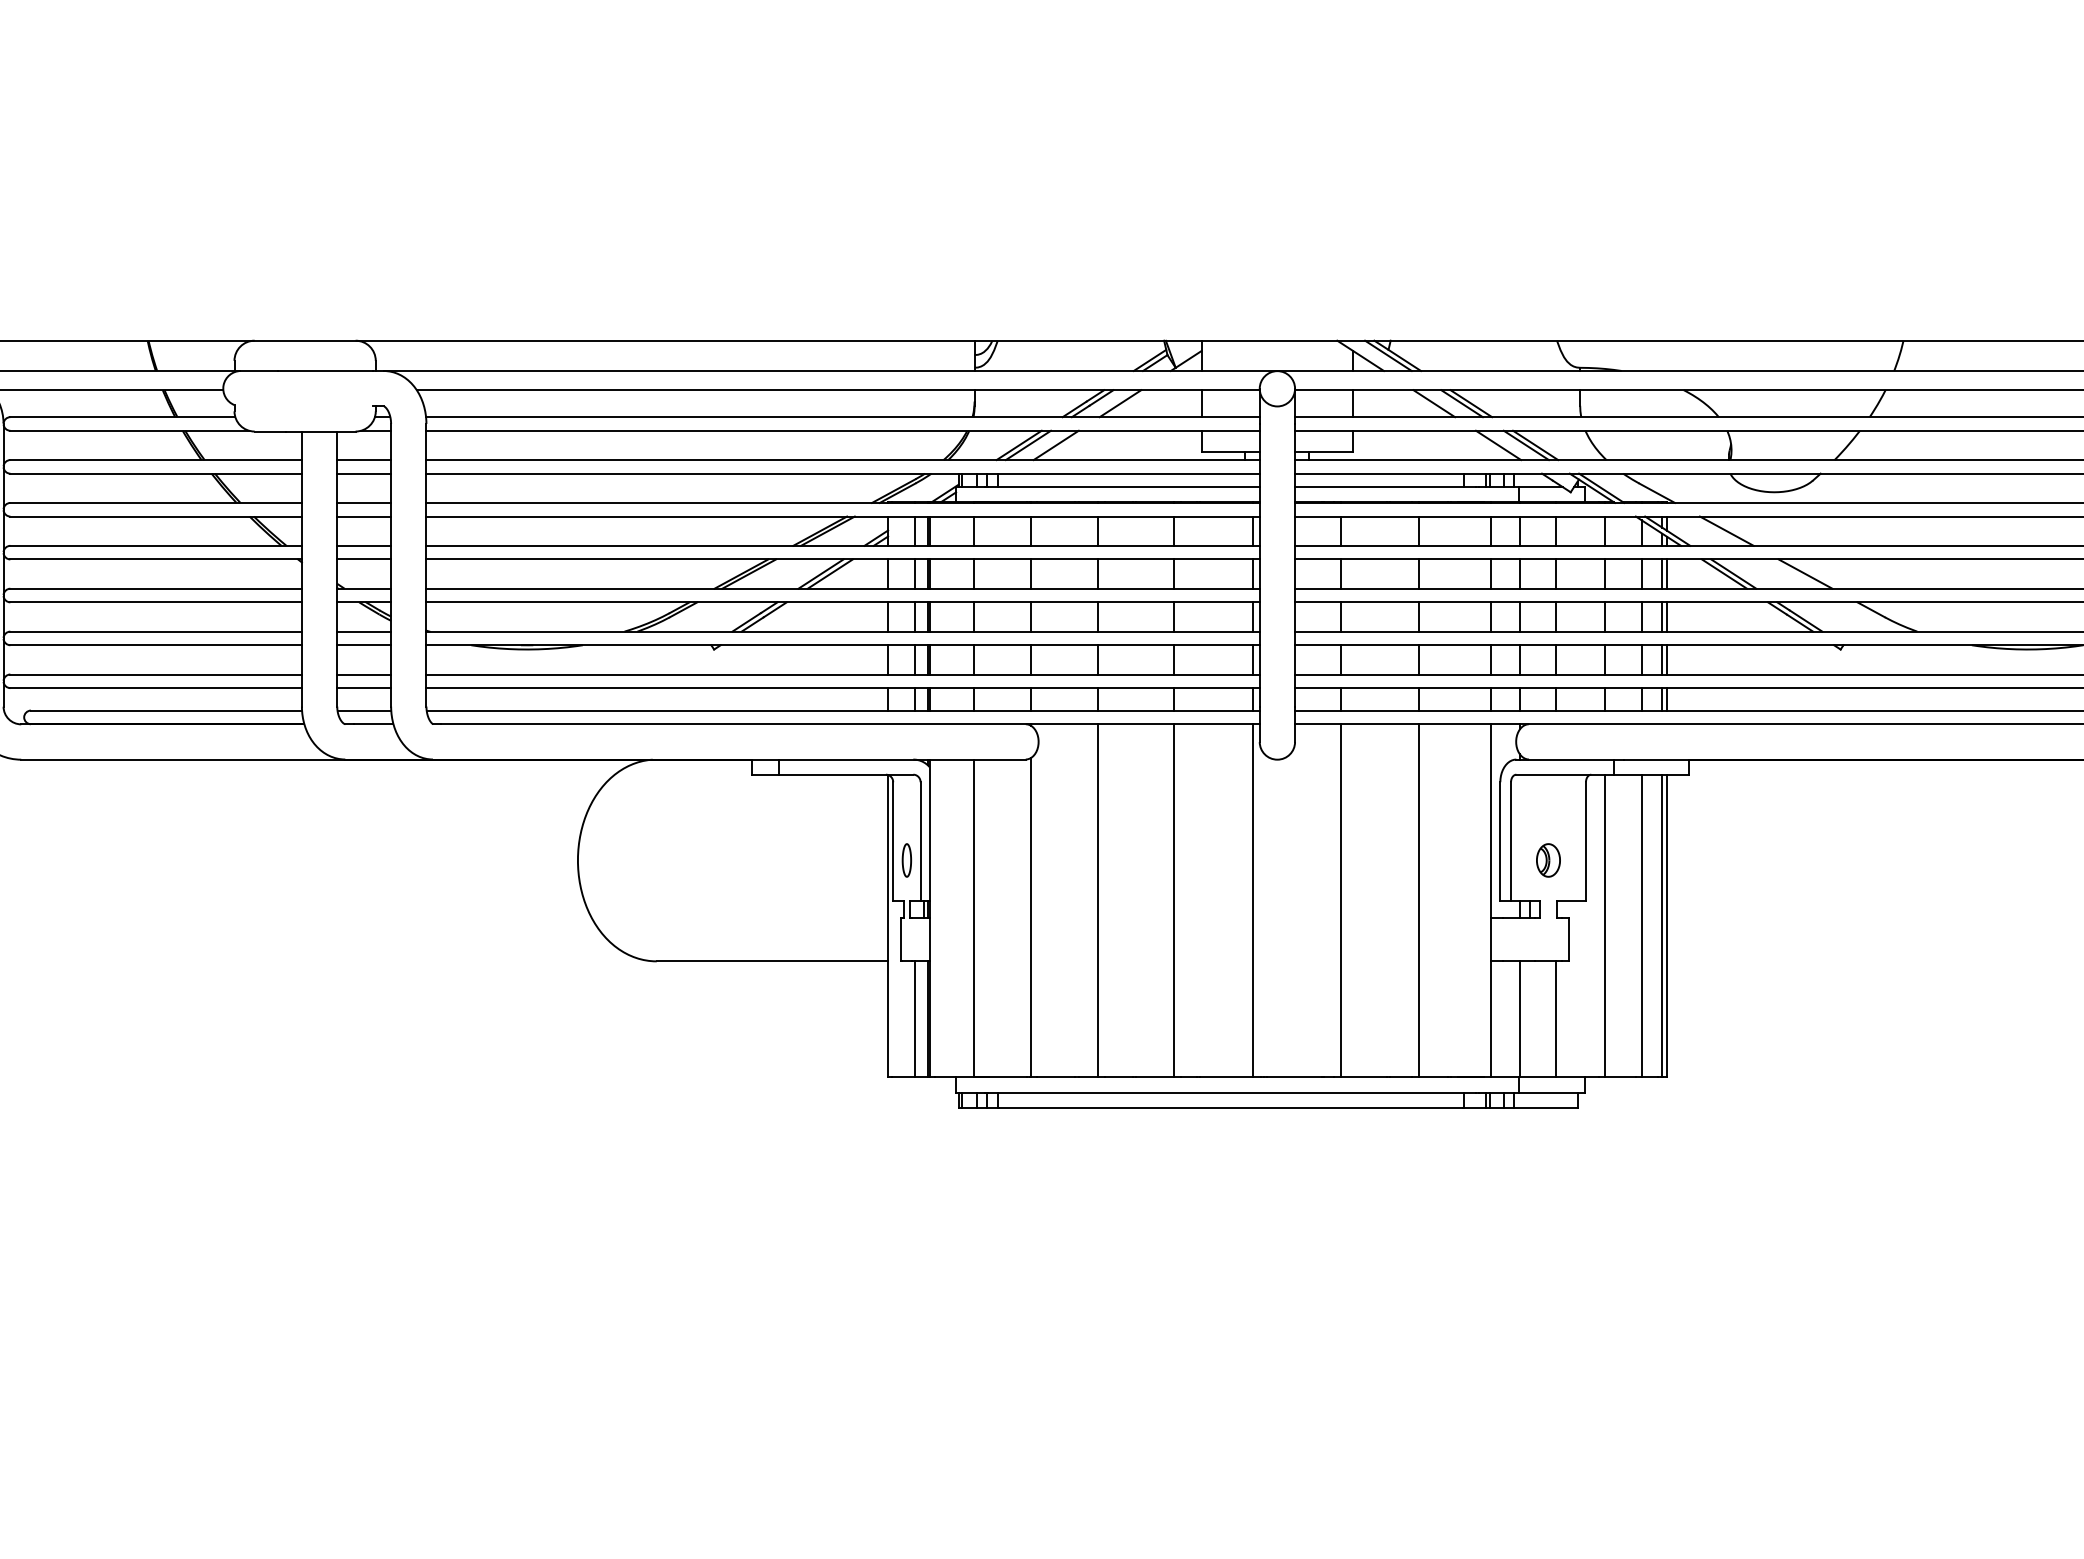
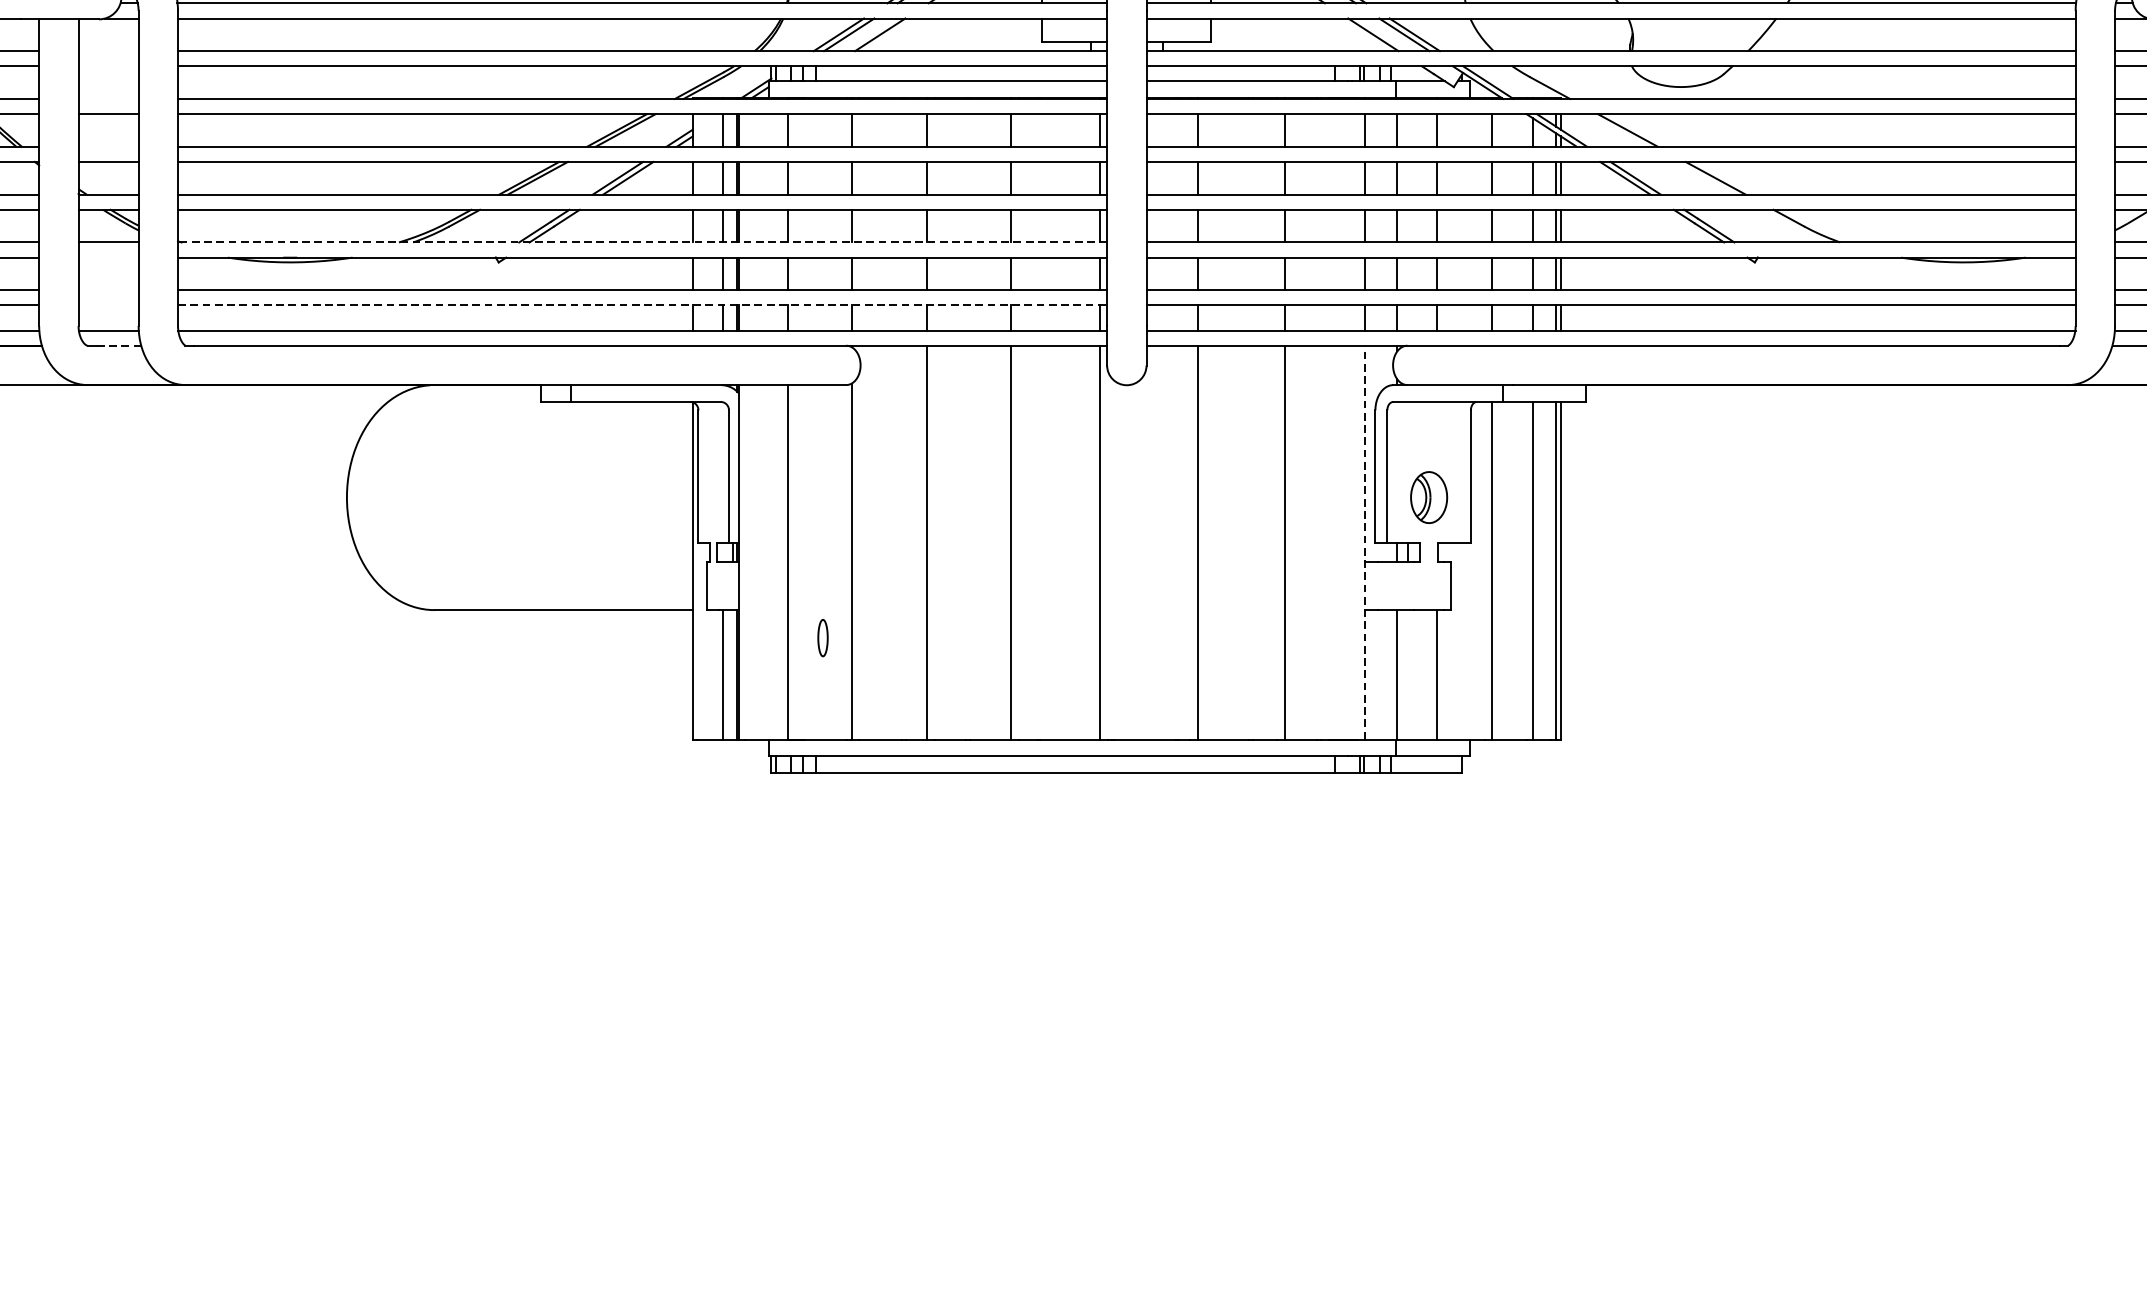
line: (364, 460) -> (108, 51), removed
line: (364, 473) -> (108, 66), removed
line: (364, 502) -> (108, 98), removed
line: (364, 545) -> (108, 146), removed
line: (843, 631) -> (643, 242), solid -> dashed
line: (364, 645) -> (108, 257), removed
line: (364, 674) -> (108, 290), removed
line: (364, 688) -> (108, 305), removed
line: (843, 688) -> (643, 305), solid -> dashed
line: (373, 724) -> (118, 346), solid -> dashed
part: (906, 860) -> (822, 638), moved
part: (1548, 860) -> (1429, 497), size x1.4
line: (1491, 900) -> (1365, 542), solid -> dashed

